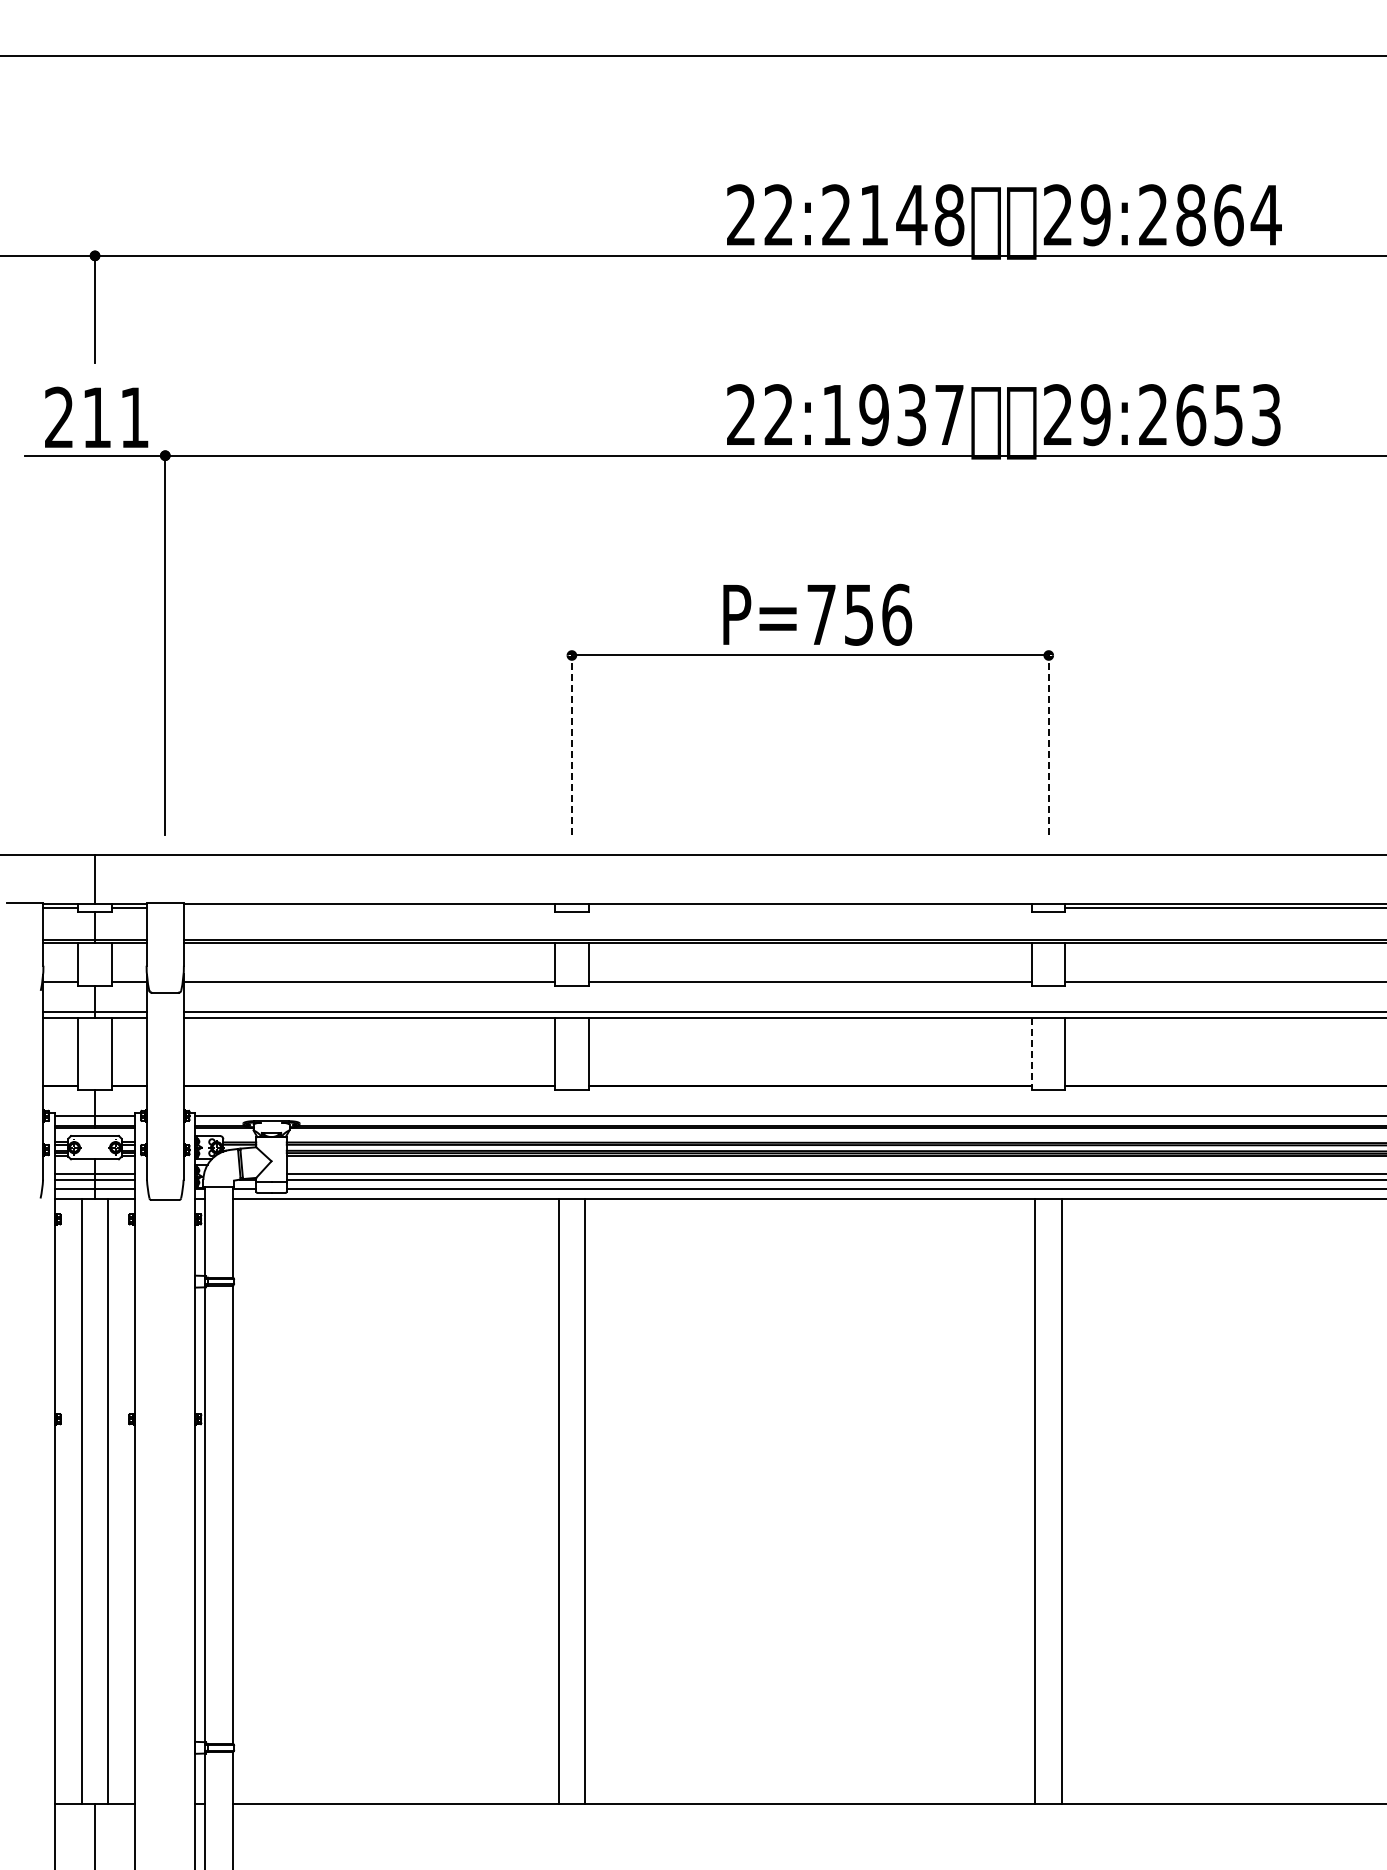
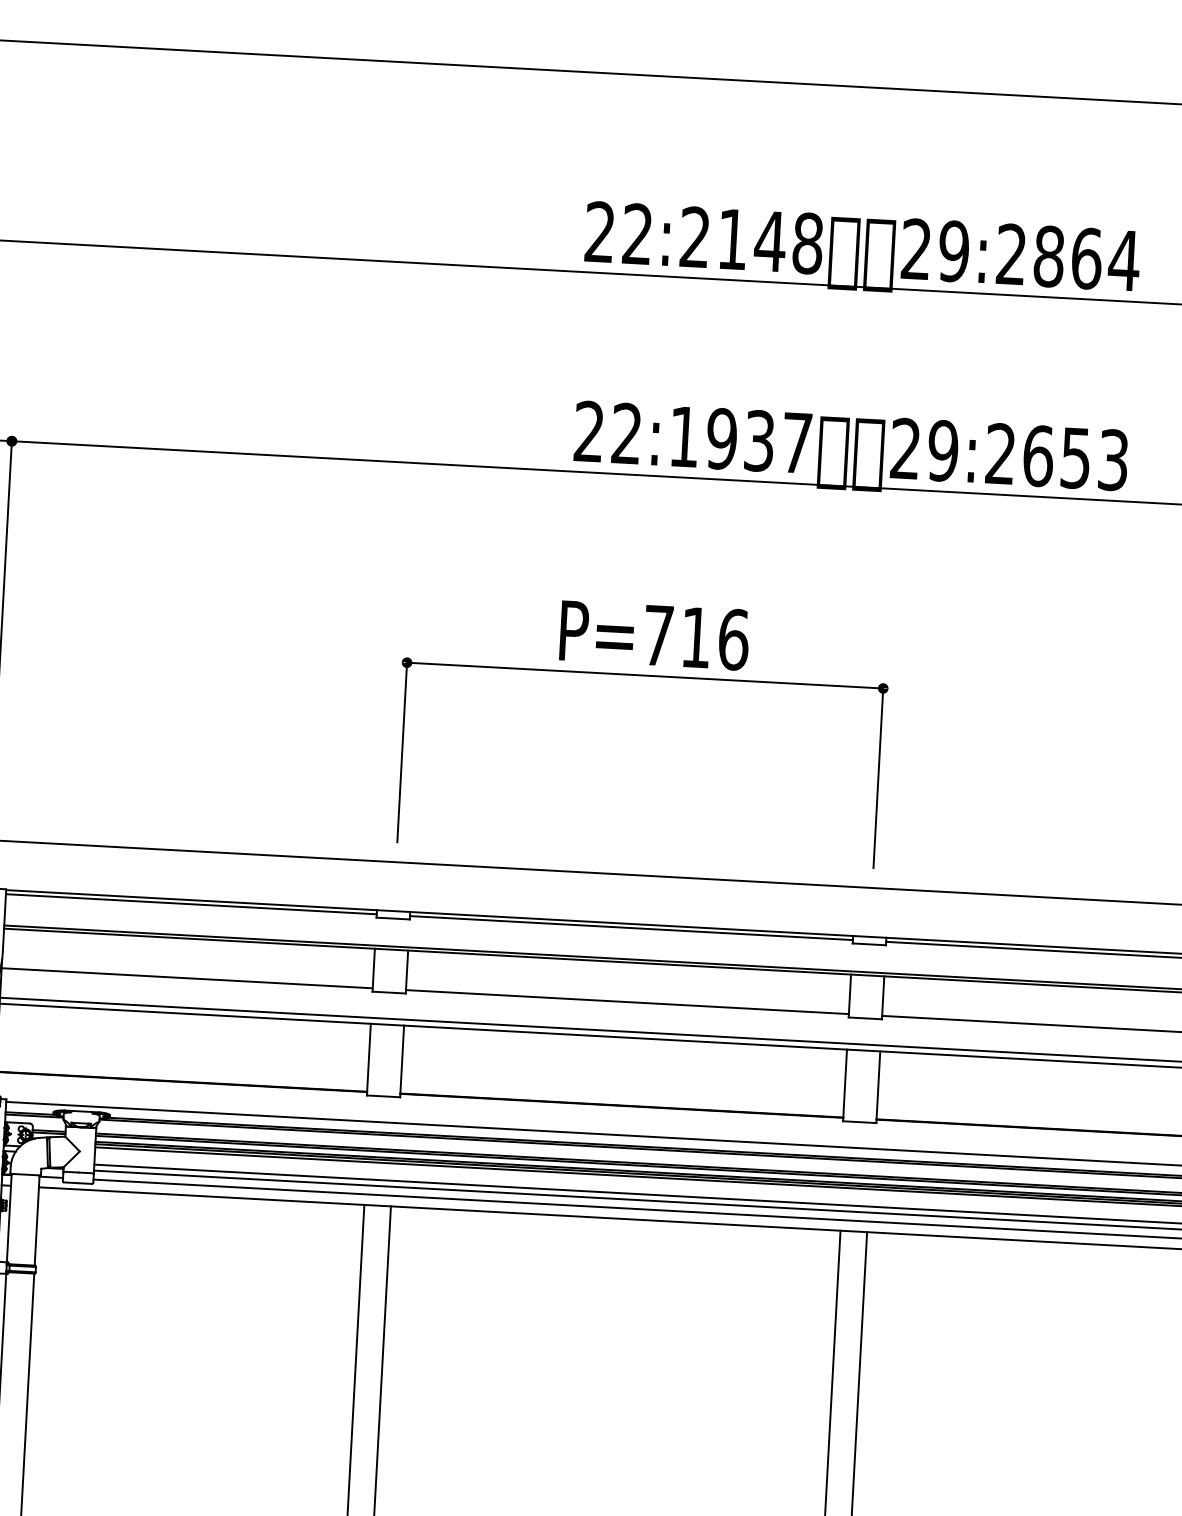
text: (858, 614) -> (695, 637), P=756 -> P=716
line: (571, 744) -> (401, 751), dashed -> solid
line: (1048, 744) -> (878, 777), dashed -> solid
line: (369, 908) -> (191, 904), added
line: (810, 908) -> (631, 928), added
line: (1032, 1053) -> (845, 1085), dashed -> solid

